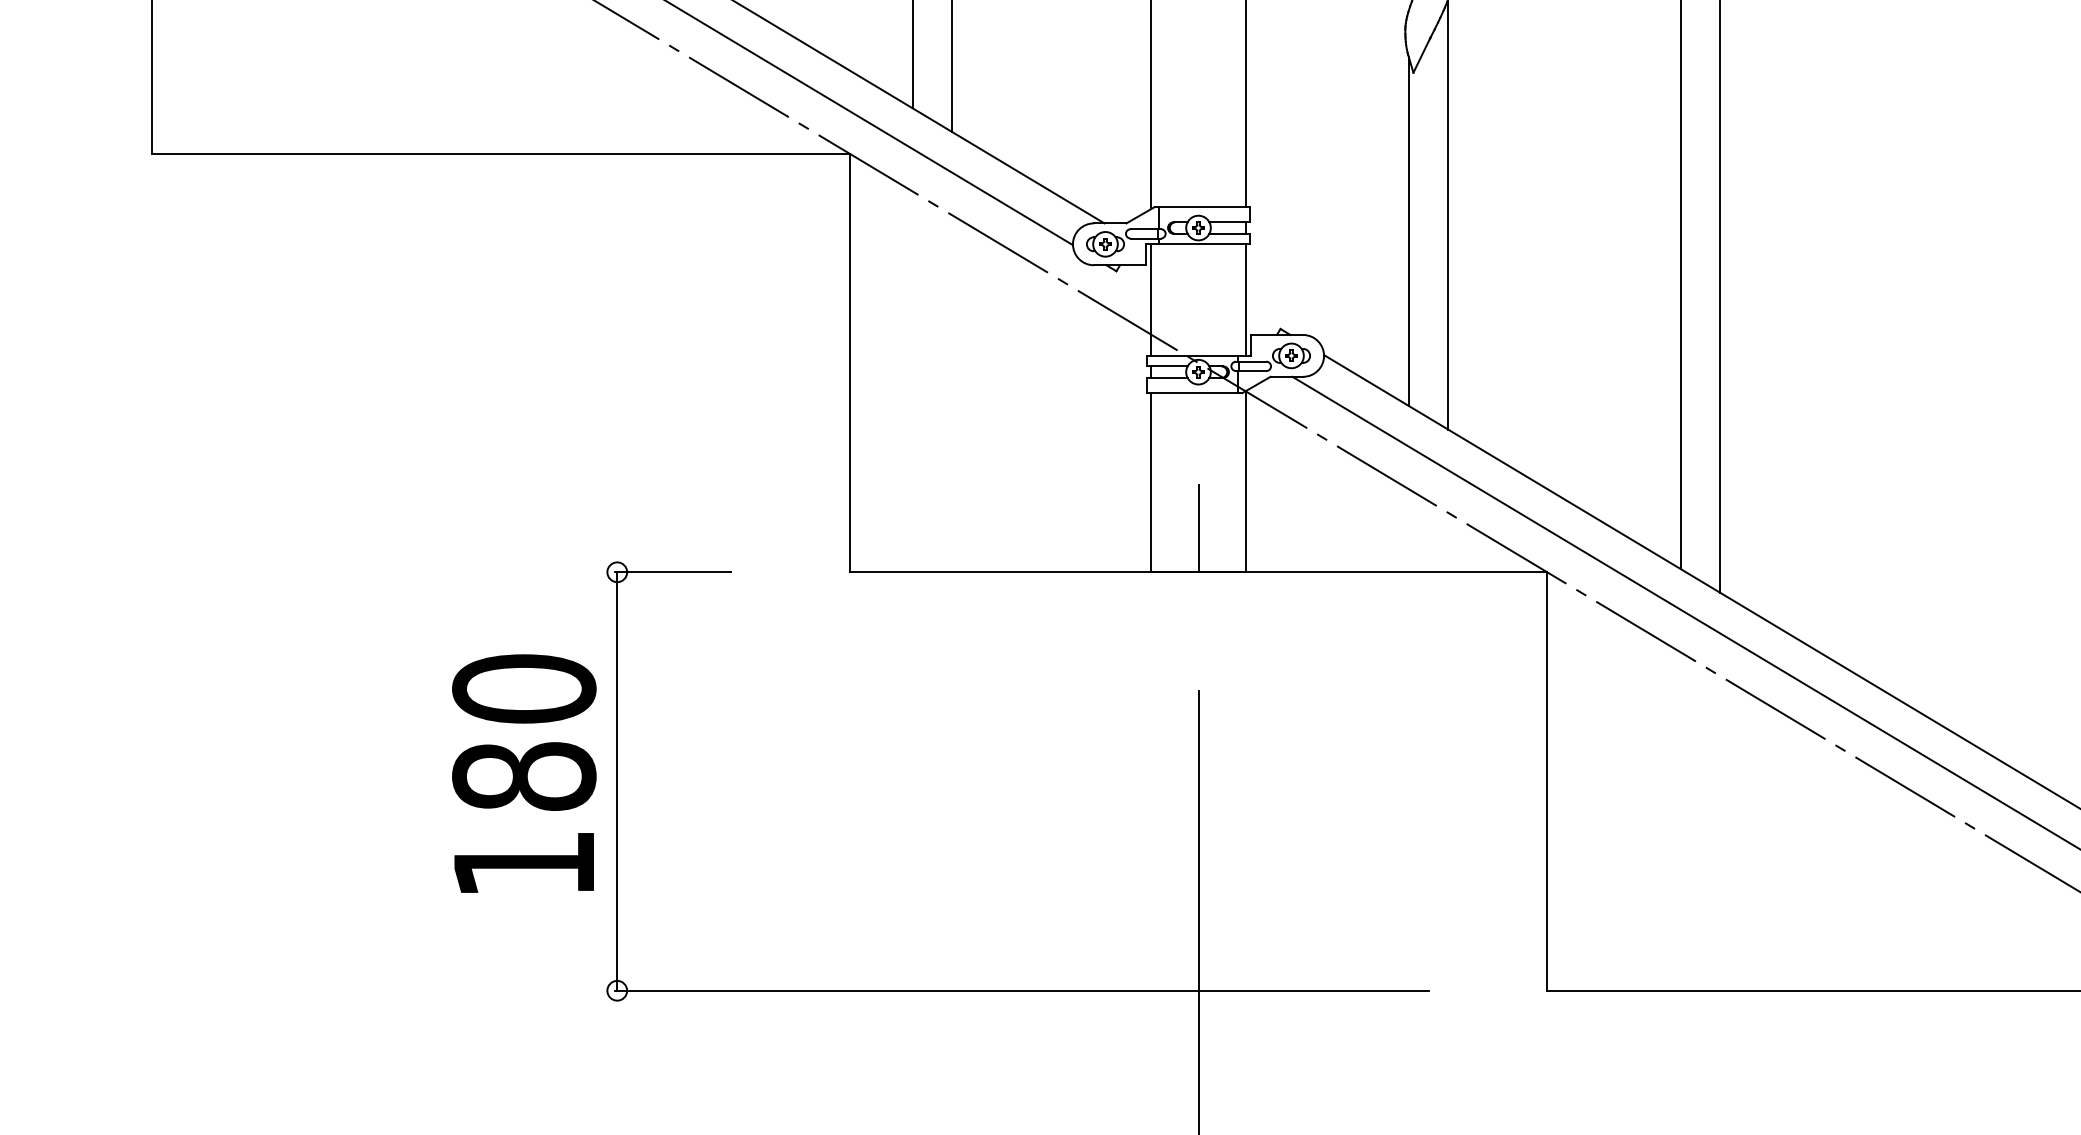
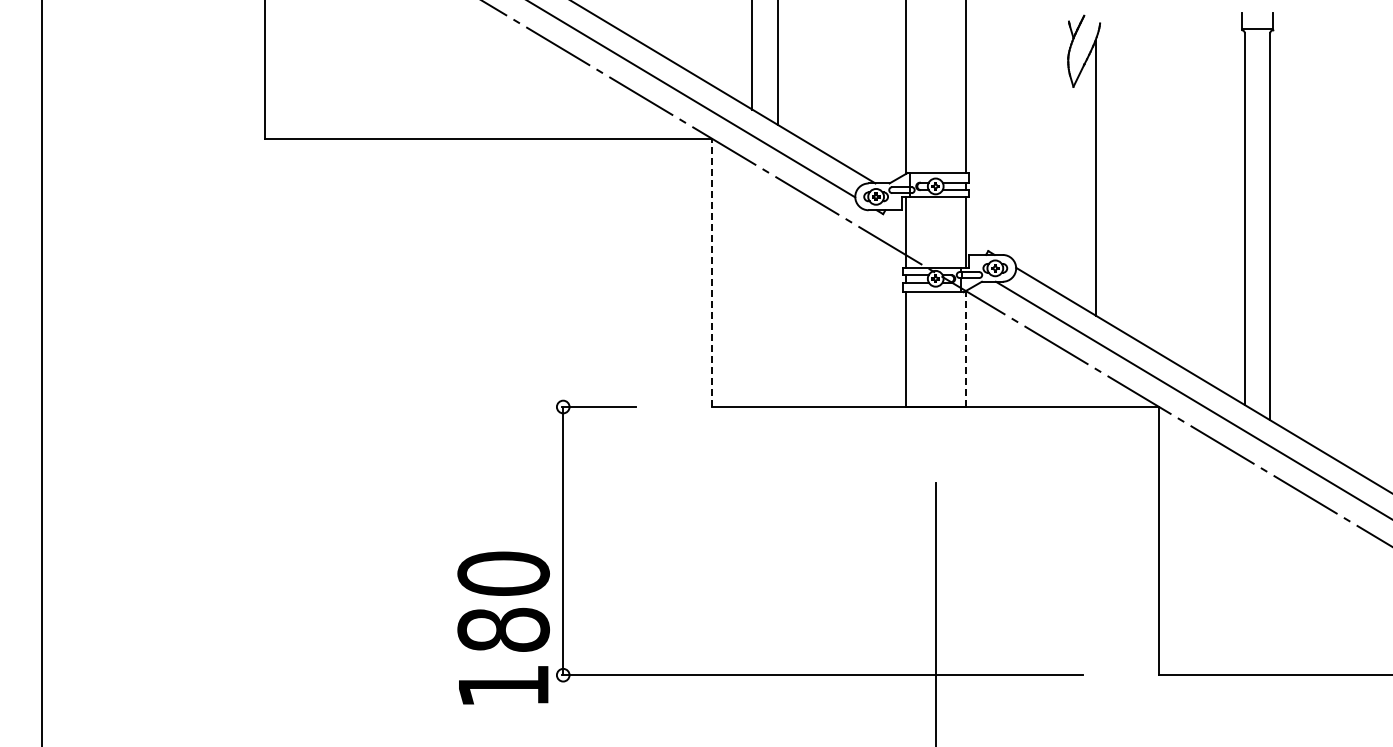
line: (1408, 231) -> (1070, 188), removed
line: (850, 362) -> (712, 272), solid -> dashed
line: (1244, 482) -> (965, 349), solid -> dashed
line: (1198, 527) -> (935, 378), removed
text: (524, 772) -> (503, 627), moved

